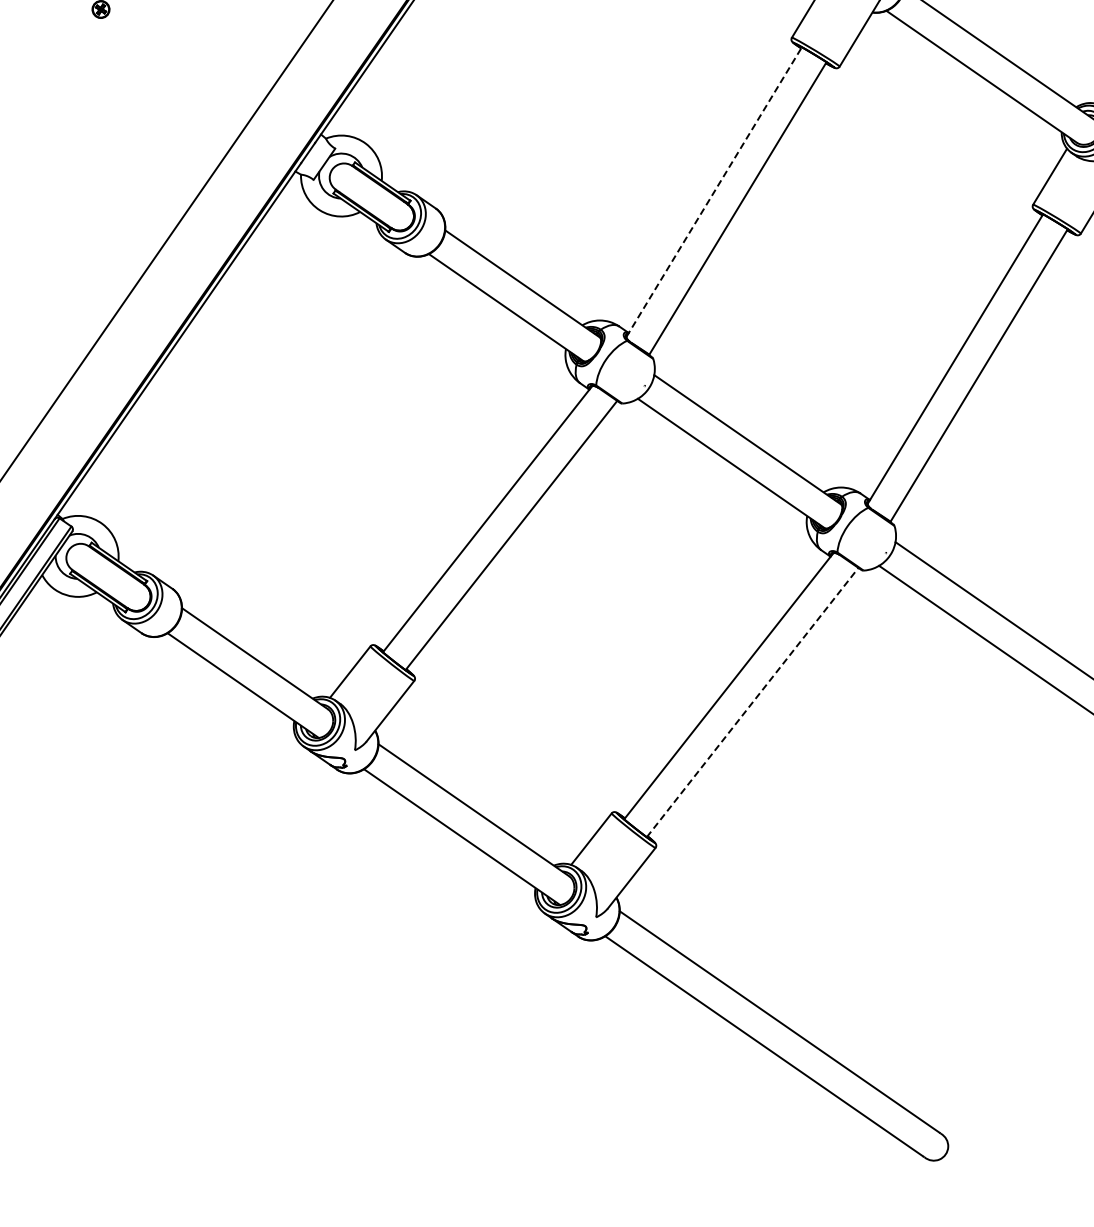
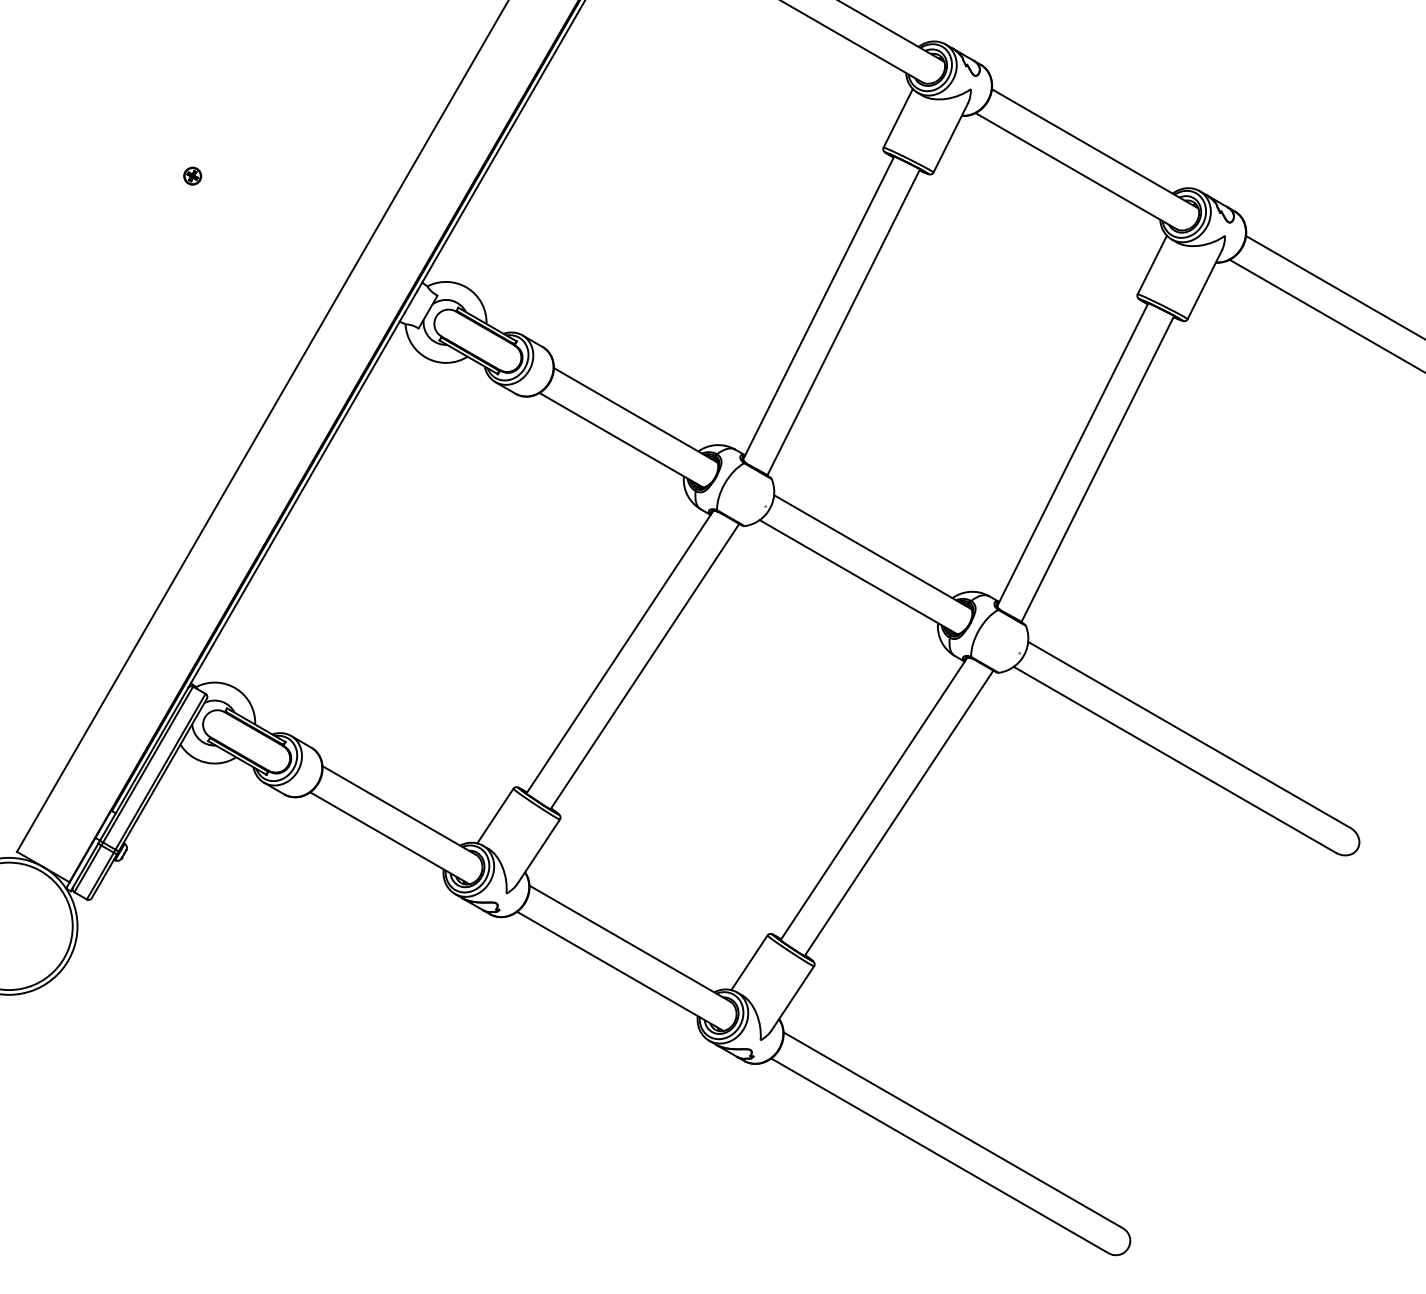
line: (714, 191) -> (819, 307), dashed -> solid
line: (753, 702) -> (899, 813), dashed -> solid

